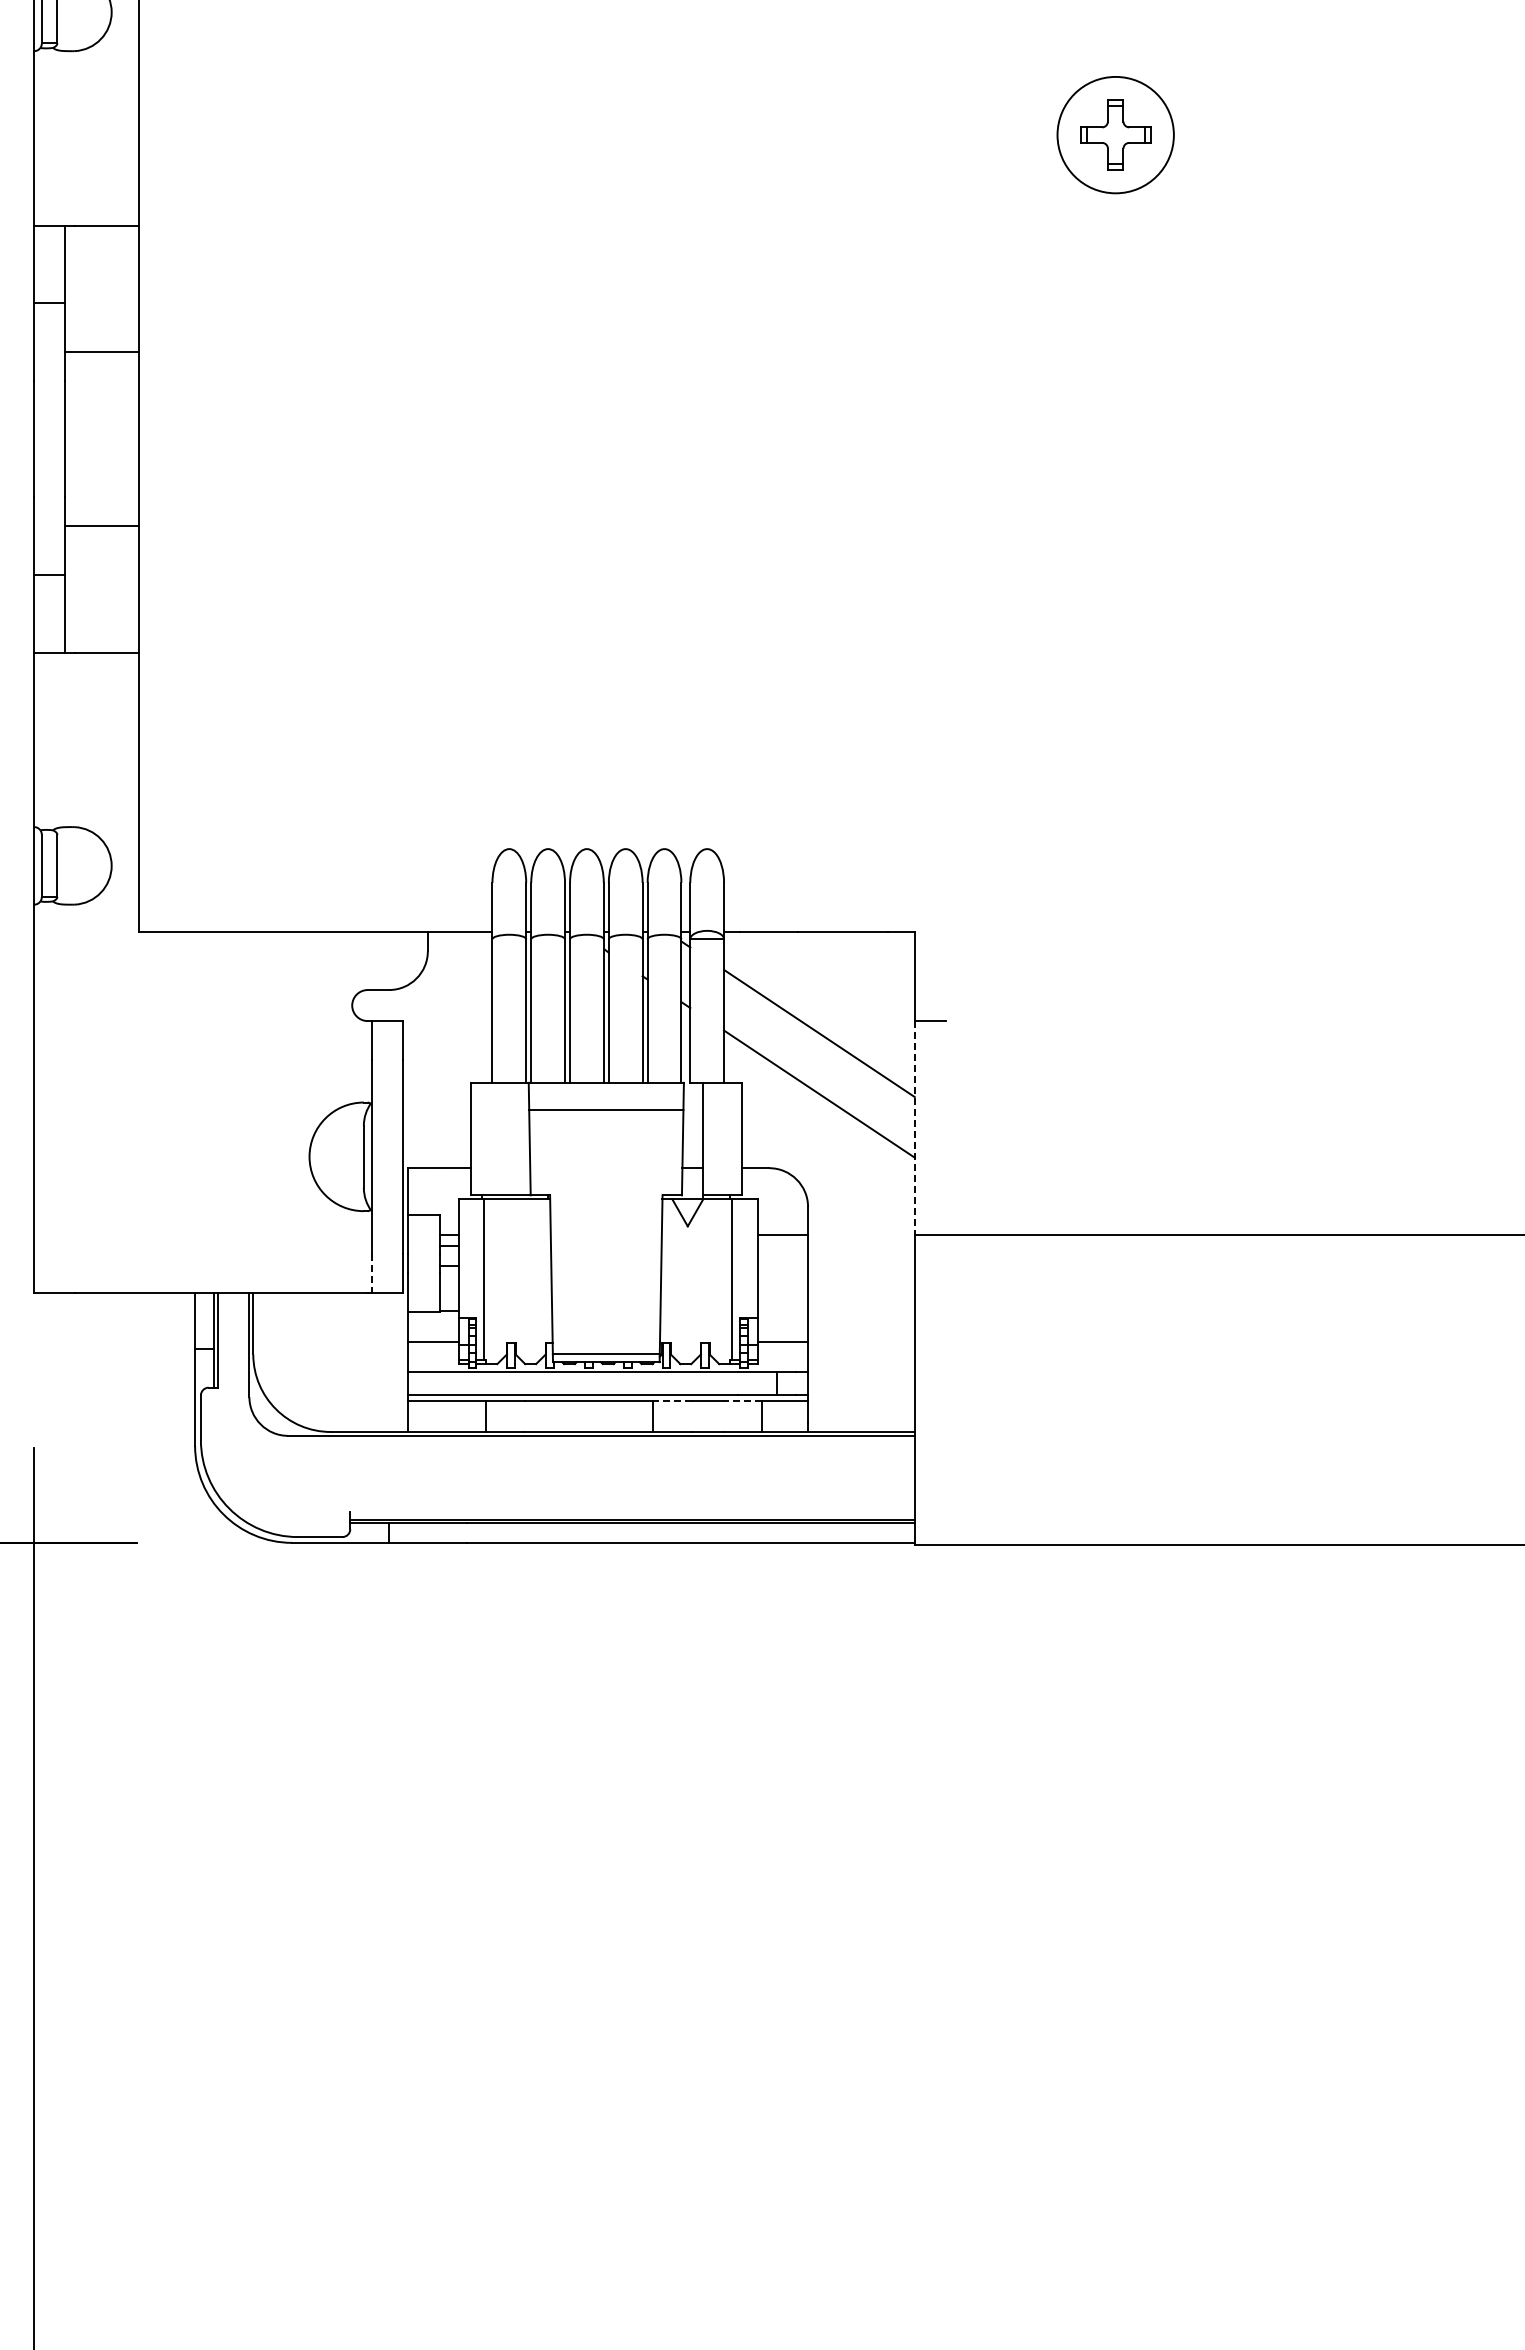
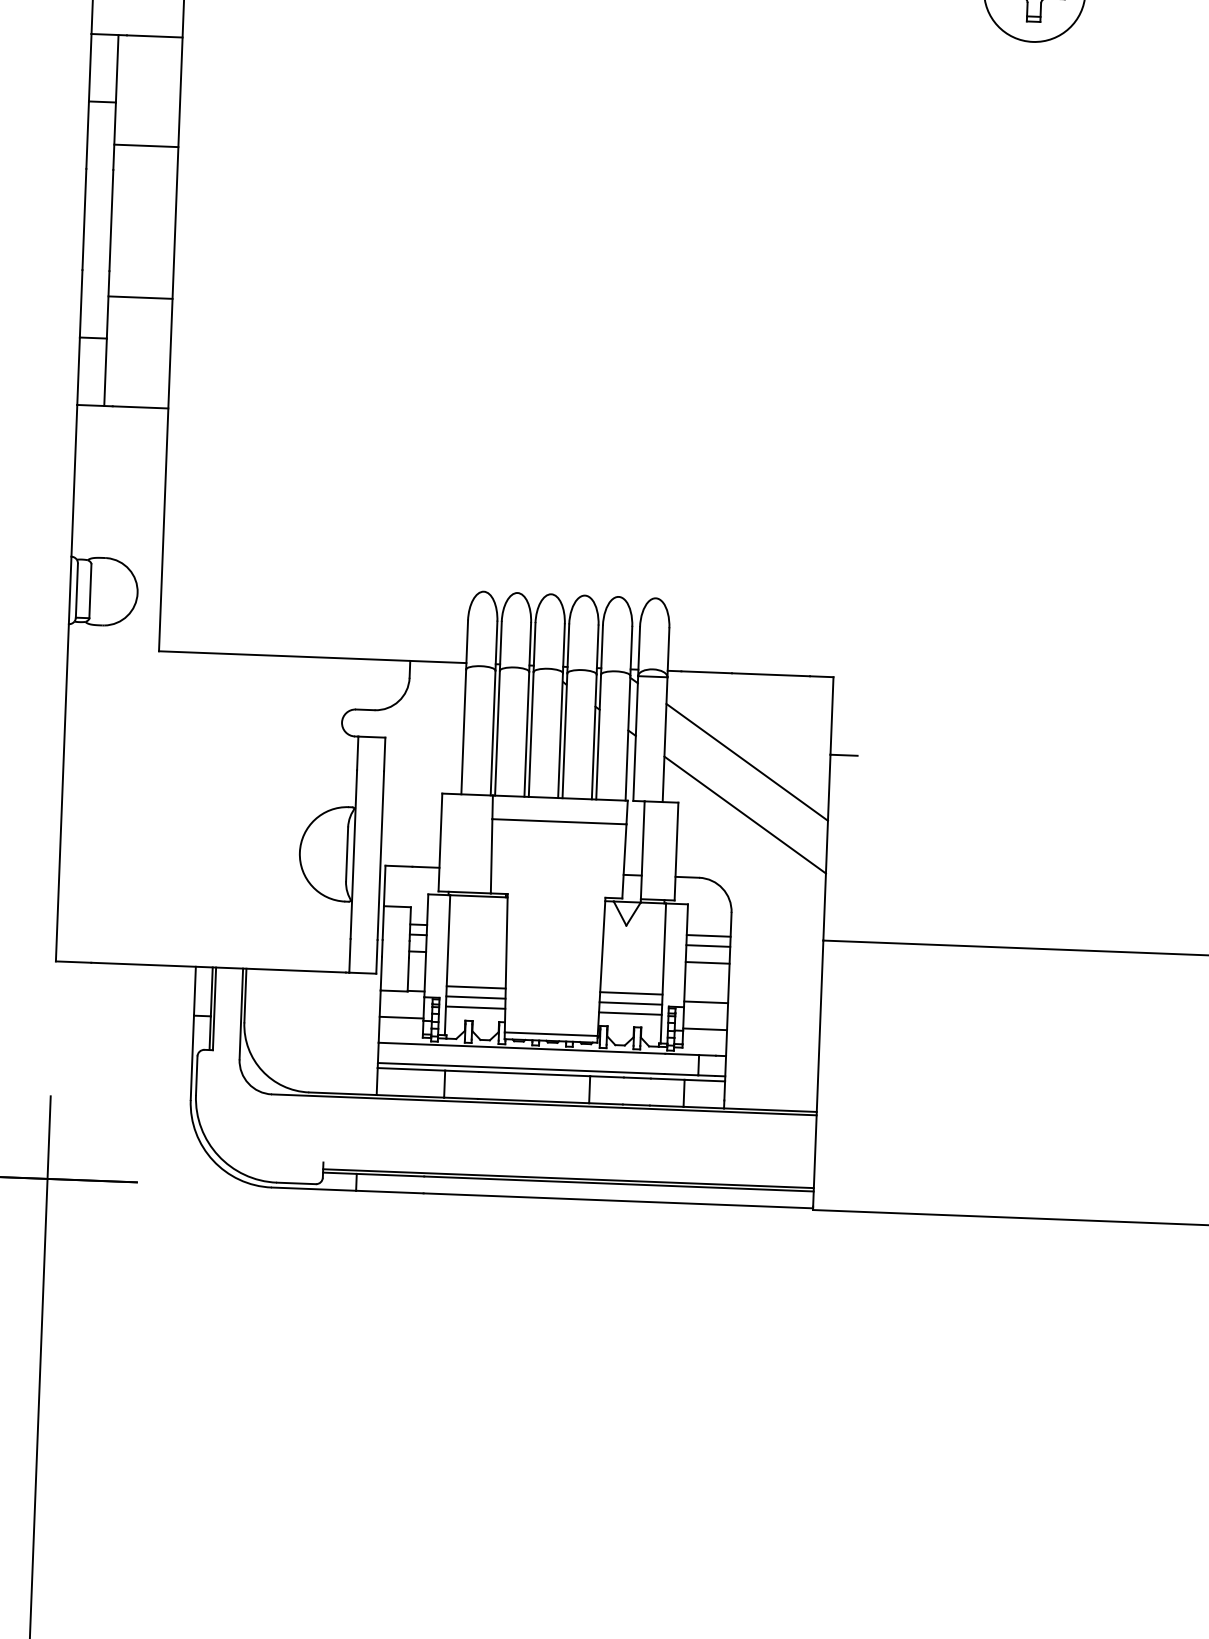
line: (914, 1127) -> (826, 847), dashed -> solid
line: (782, 1246) -> (708, 946), added
line: (782, 1265) -> (707, 962), added
line: (371, 1273) -> (349, 956), dashed -> solid
line: (518, 1303) -> (476, 987), added
line: (696, 1303) -> (631, 992), added
line: (782, 1310) -> (705, 1001), added
line: (518, 1315) -> (476, 997), added
line: (696, 1315) -> (630, 1003), added
line: (518, 1327) -> (475, 1007), added
line: (696, 1327) -> (630, 1013), added
line: (671, 1400) -> (606, 1076), dashed -> solid
line: (741, 1400) -> (667, 1078), dashed -> solid

